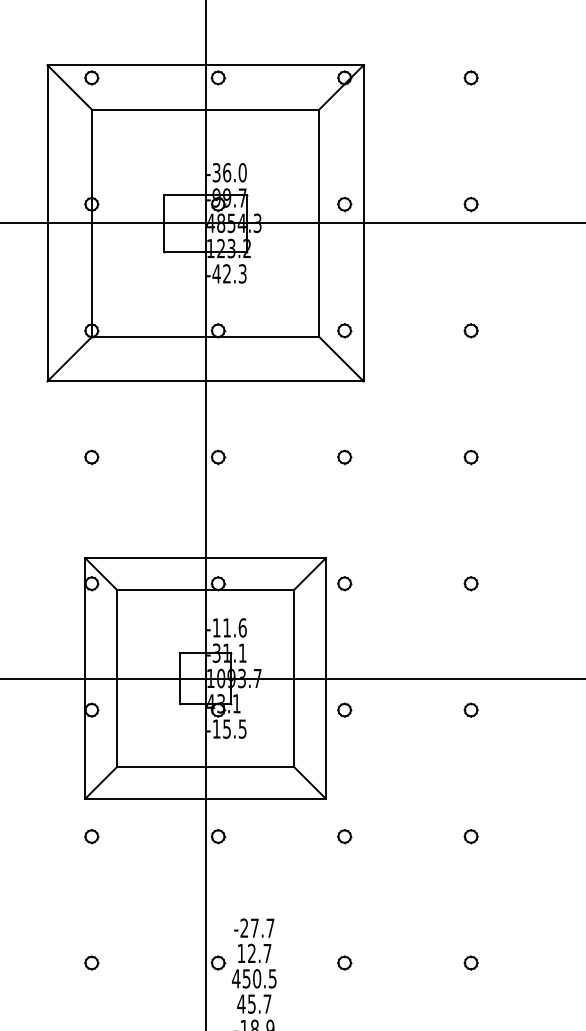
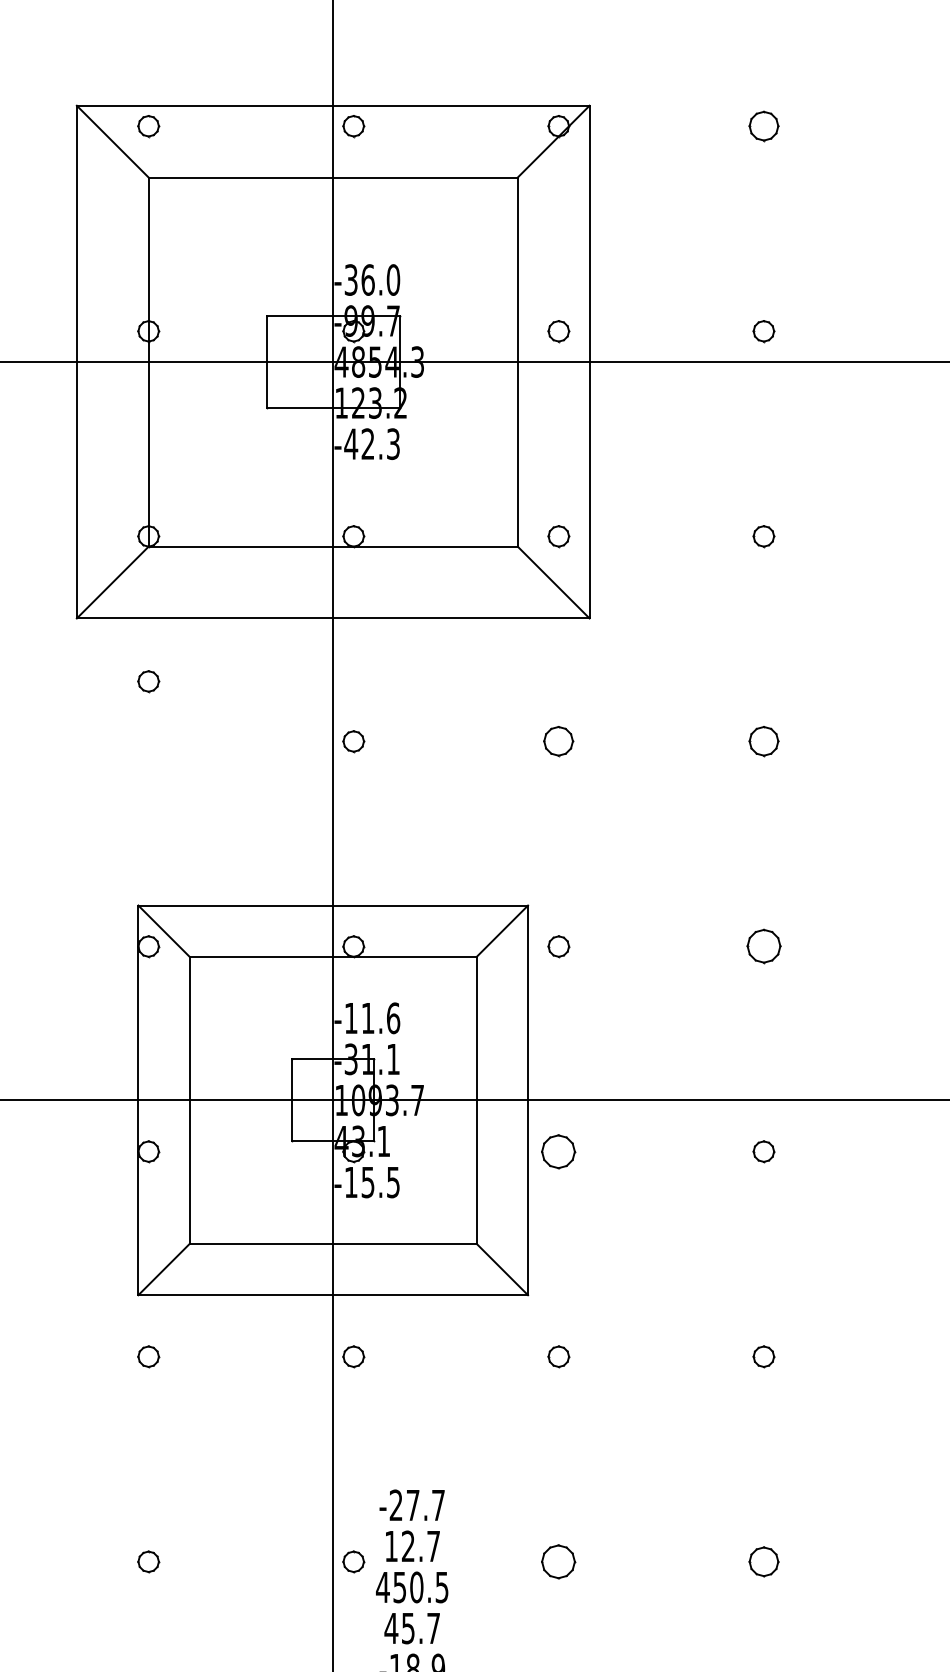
part: (470, 77) -> (762, 125), size x1.4
part: (91, 457) -> (148, 681), moved
part: (344, 457) -> (558, 741), size x1.4
part: (470, 457) -> (762, 741), size x1.4
part: (470, 583) -> (762, 946), size x1.6
part: (344, 709) -> (558, 1150), size x1.6
part: (344, 962) -> (558, 1560), size x1.6
part: (470, 962) -> (762, 1560), size x1.4

